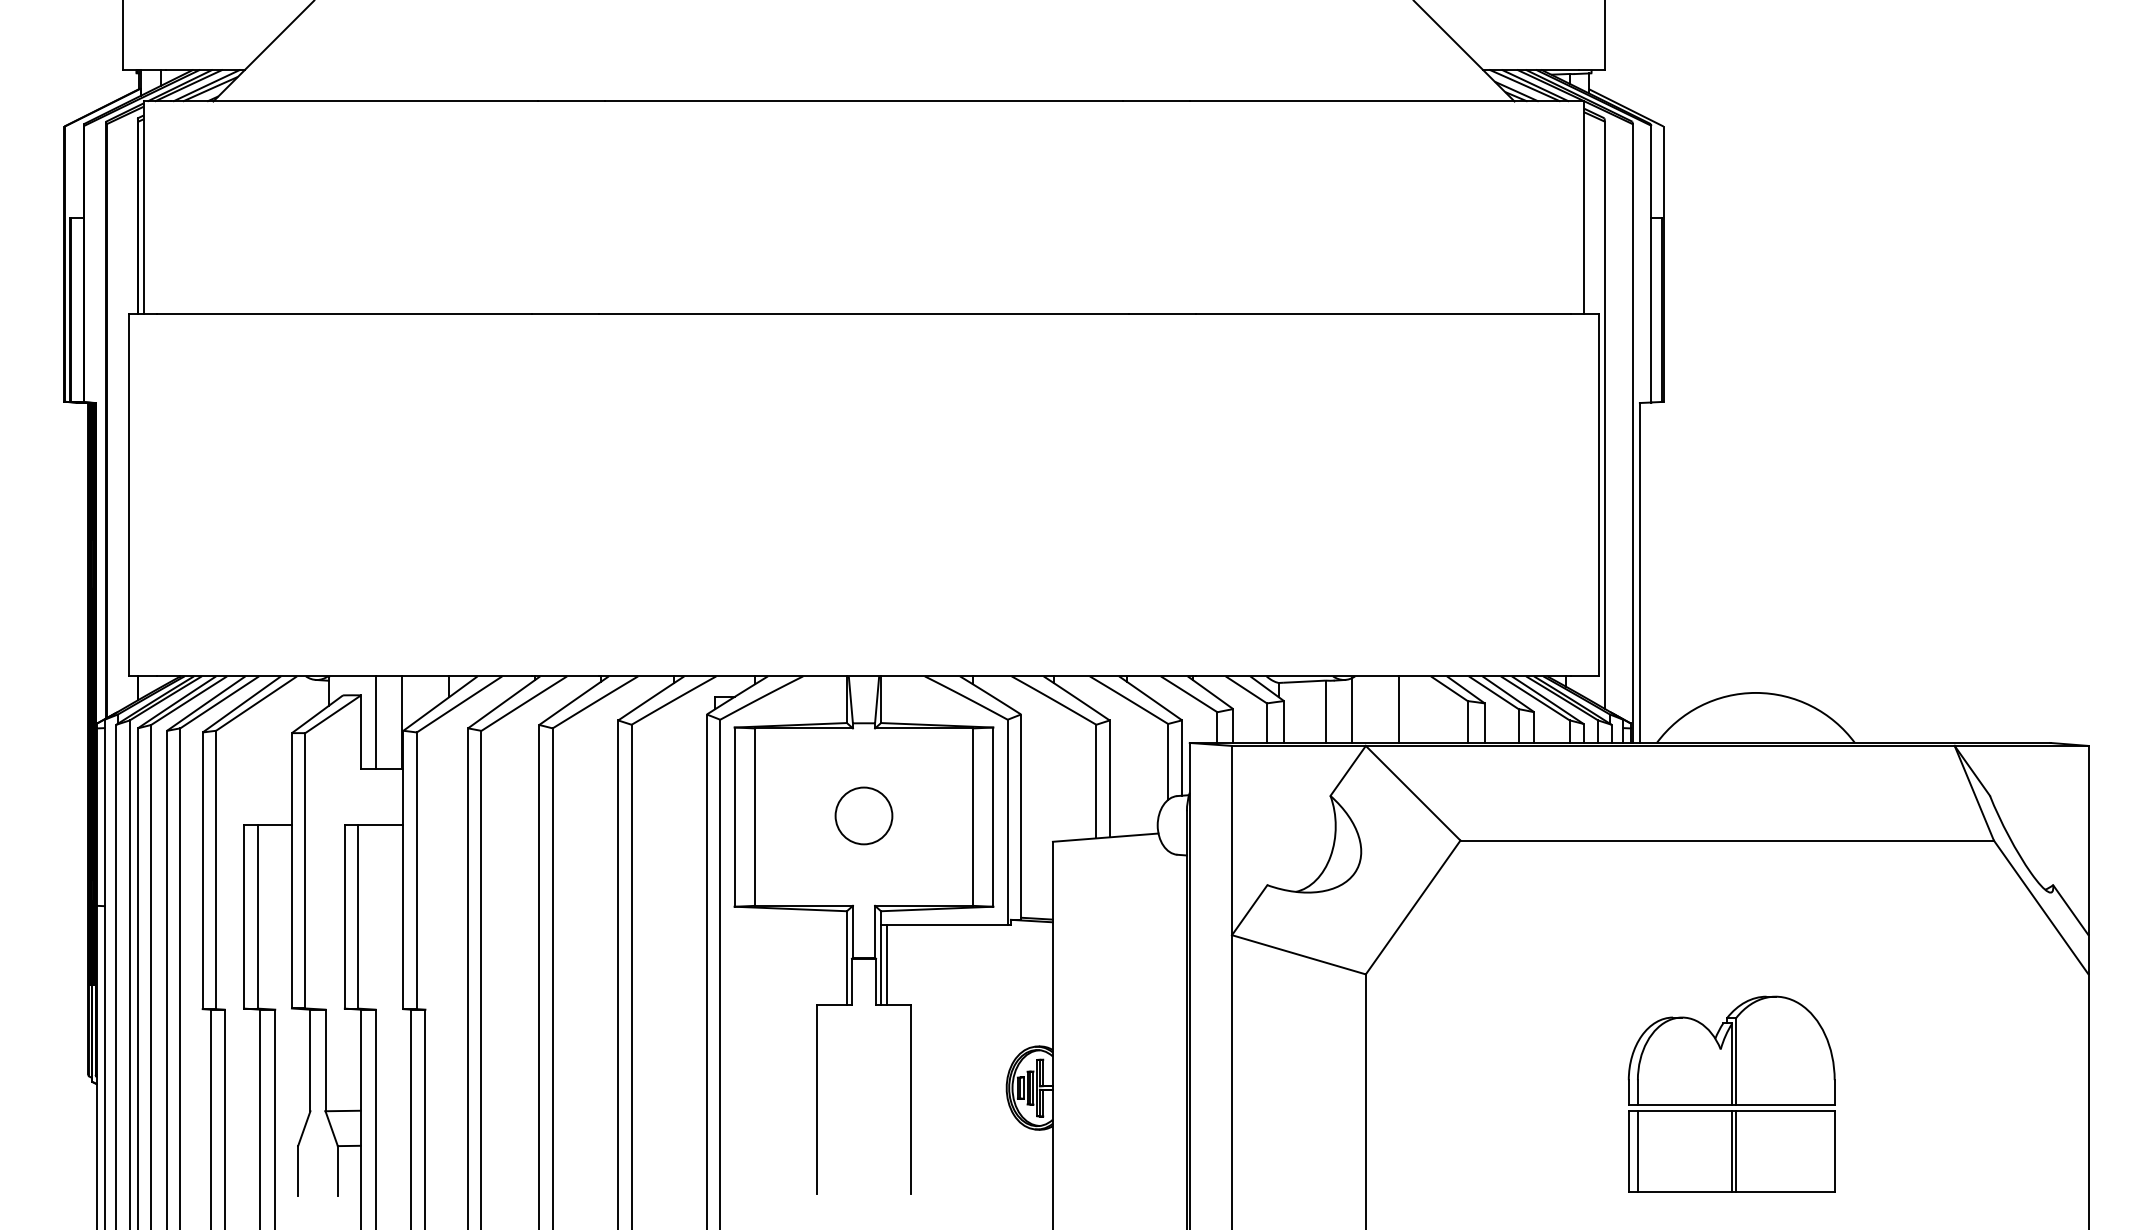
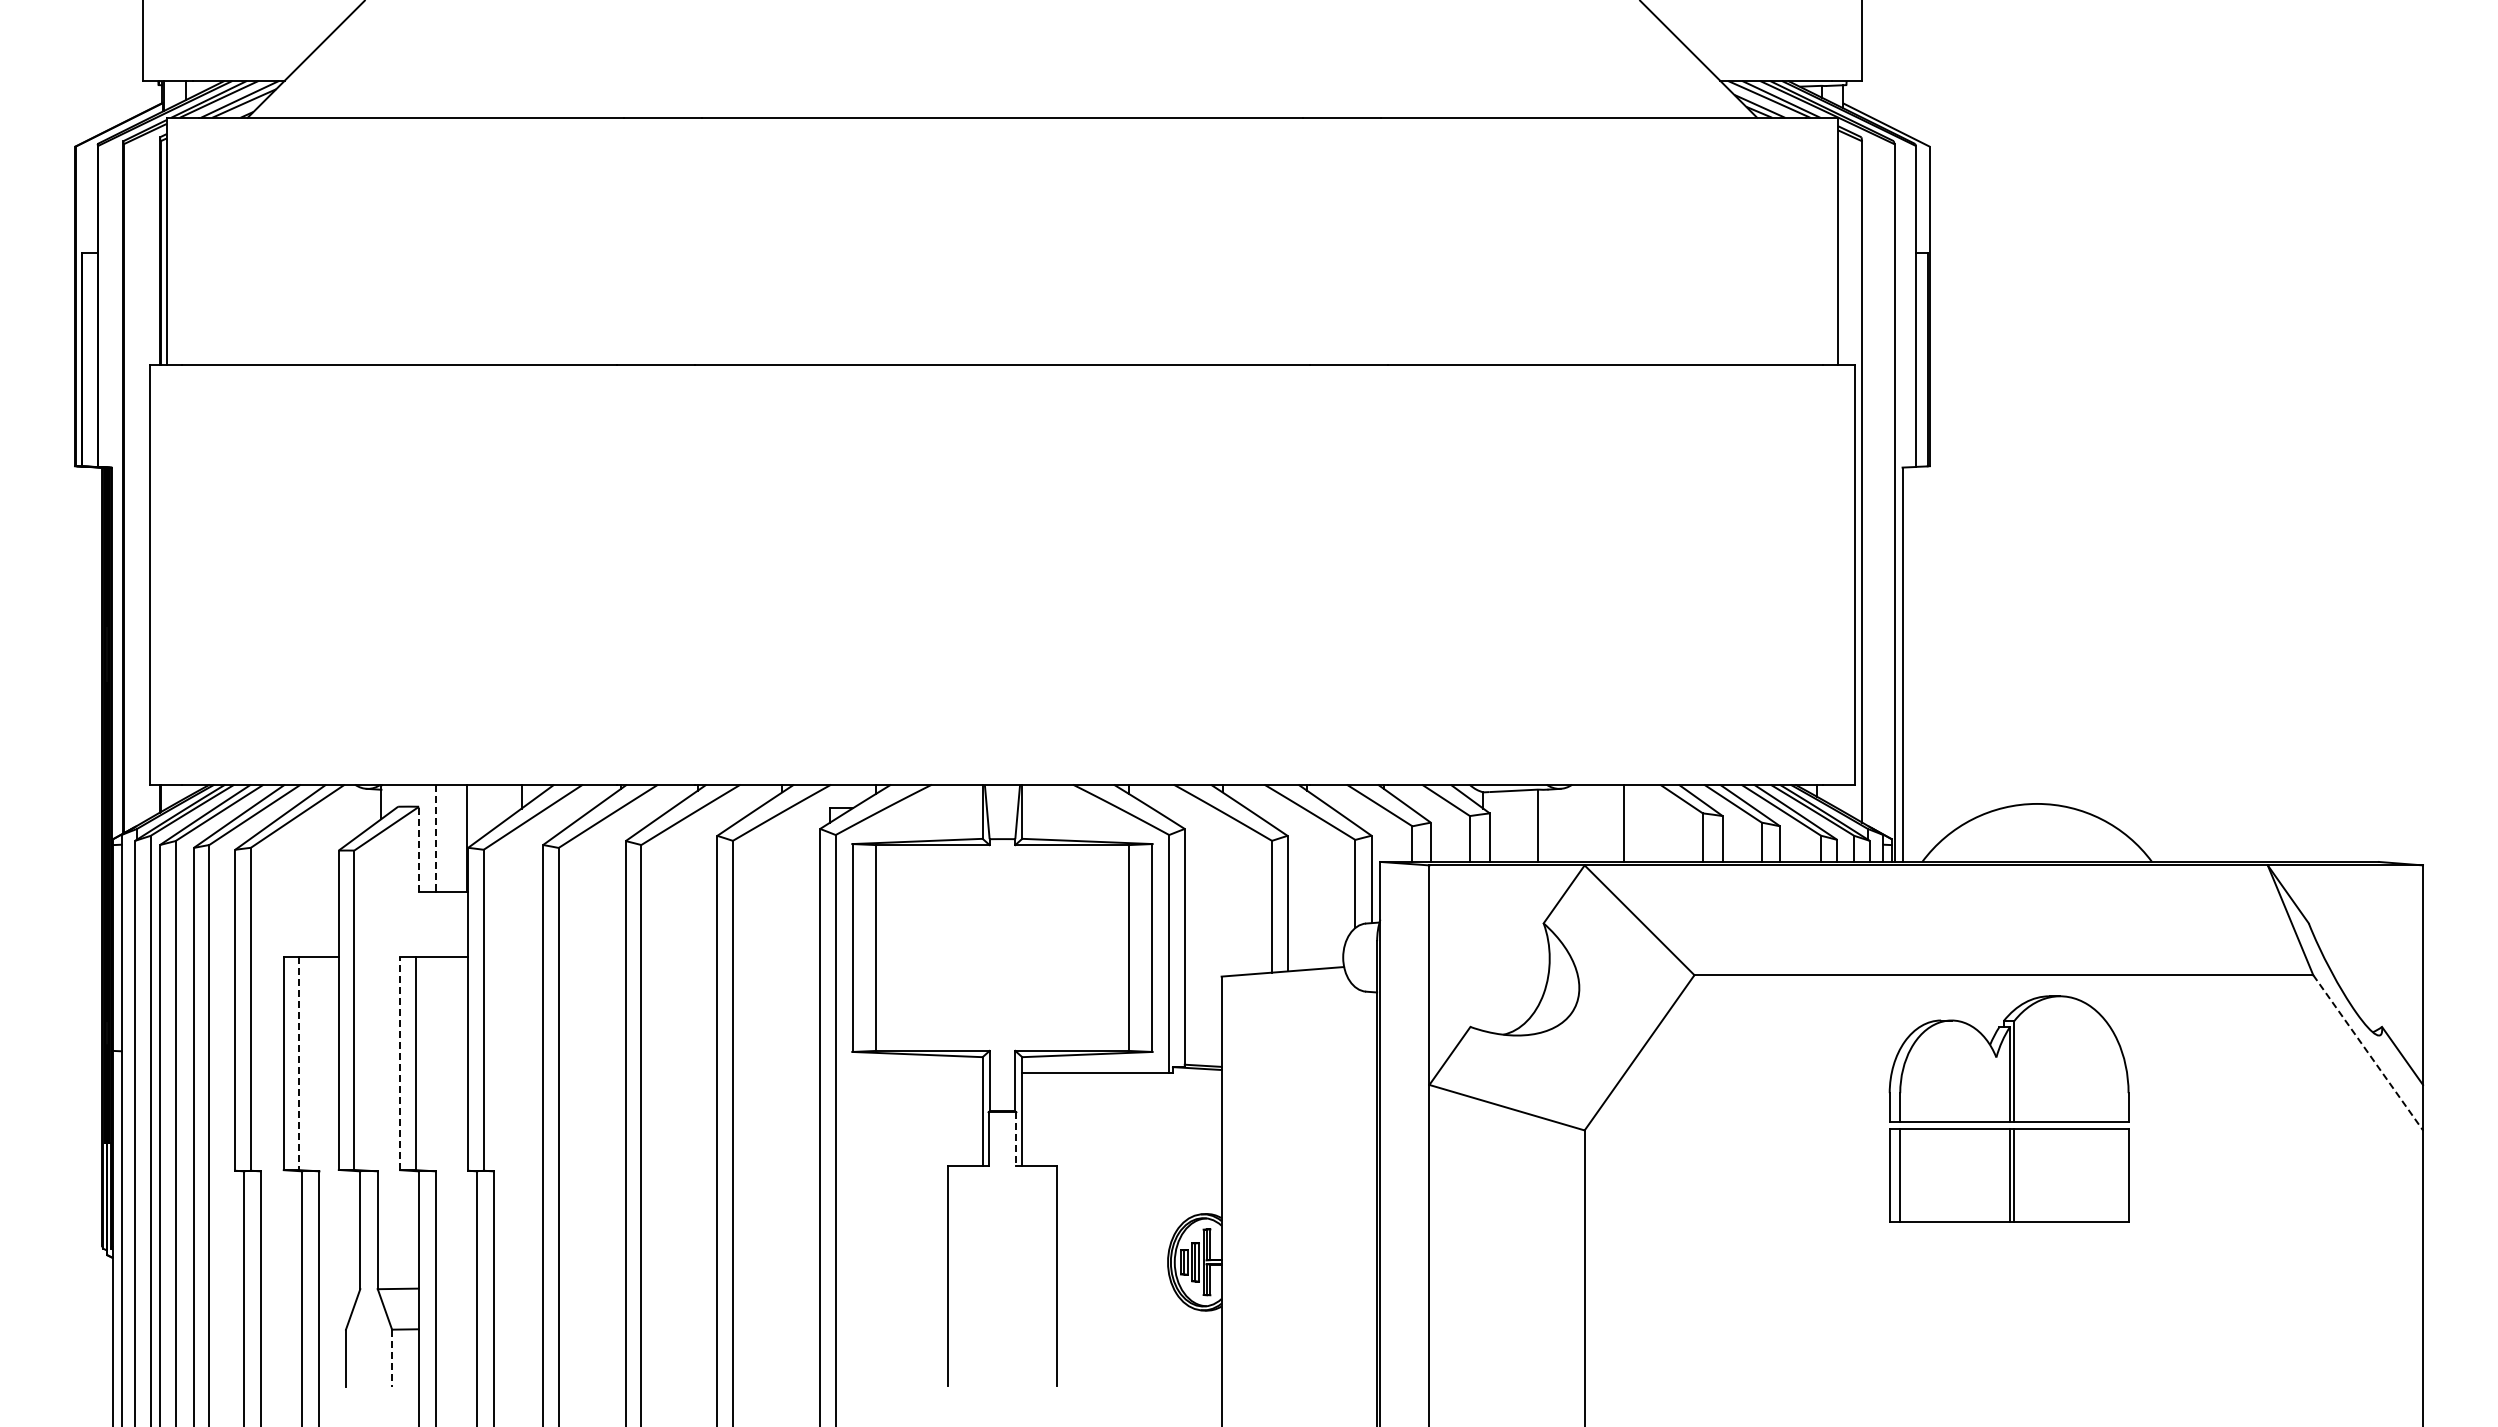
line: (1352, 709) -> (1569, 823), removed
line: (375, 722) -> (435, 838), solid -> dashed
line: (361, 732) -> (419, 849), solid -> dashed
circle: (864, 815) -> (1002, 946), removed
line: (2041, 908) -> (2368, 1053), solid -> dashed
line: (258, 916) -> (299, 1063), solid -> dashed
line: (345, 916) -> (400, 1063), solid -> dashed
line: (887, 964) -> (1029, 1119), removed
line: (876, 982) -> (1016, 1139), solid -> dashed
part: (1731, 1093) -> (2008, 1108), moved
line: (338, 1170) -> (392, 1358), solid -> dashed

